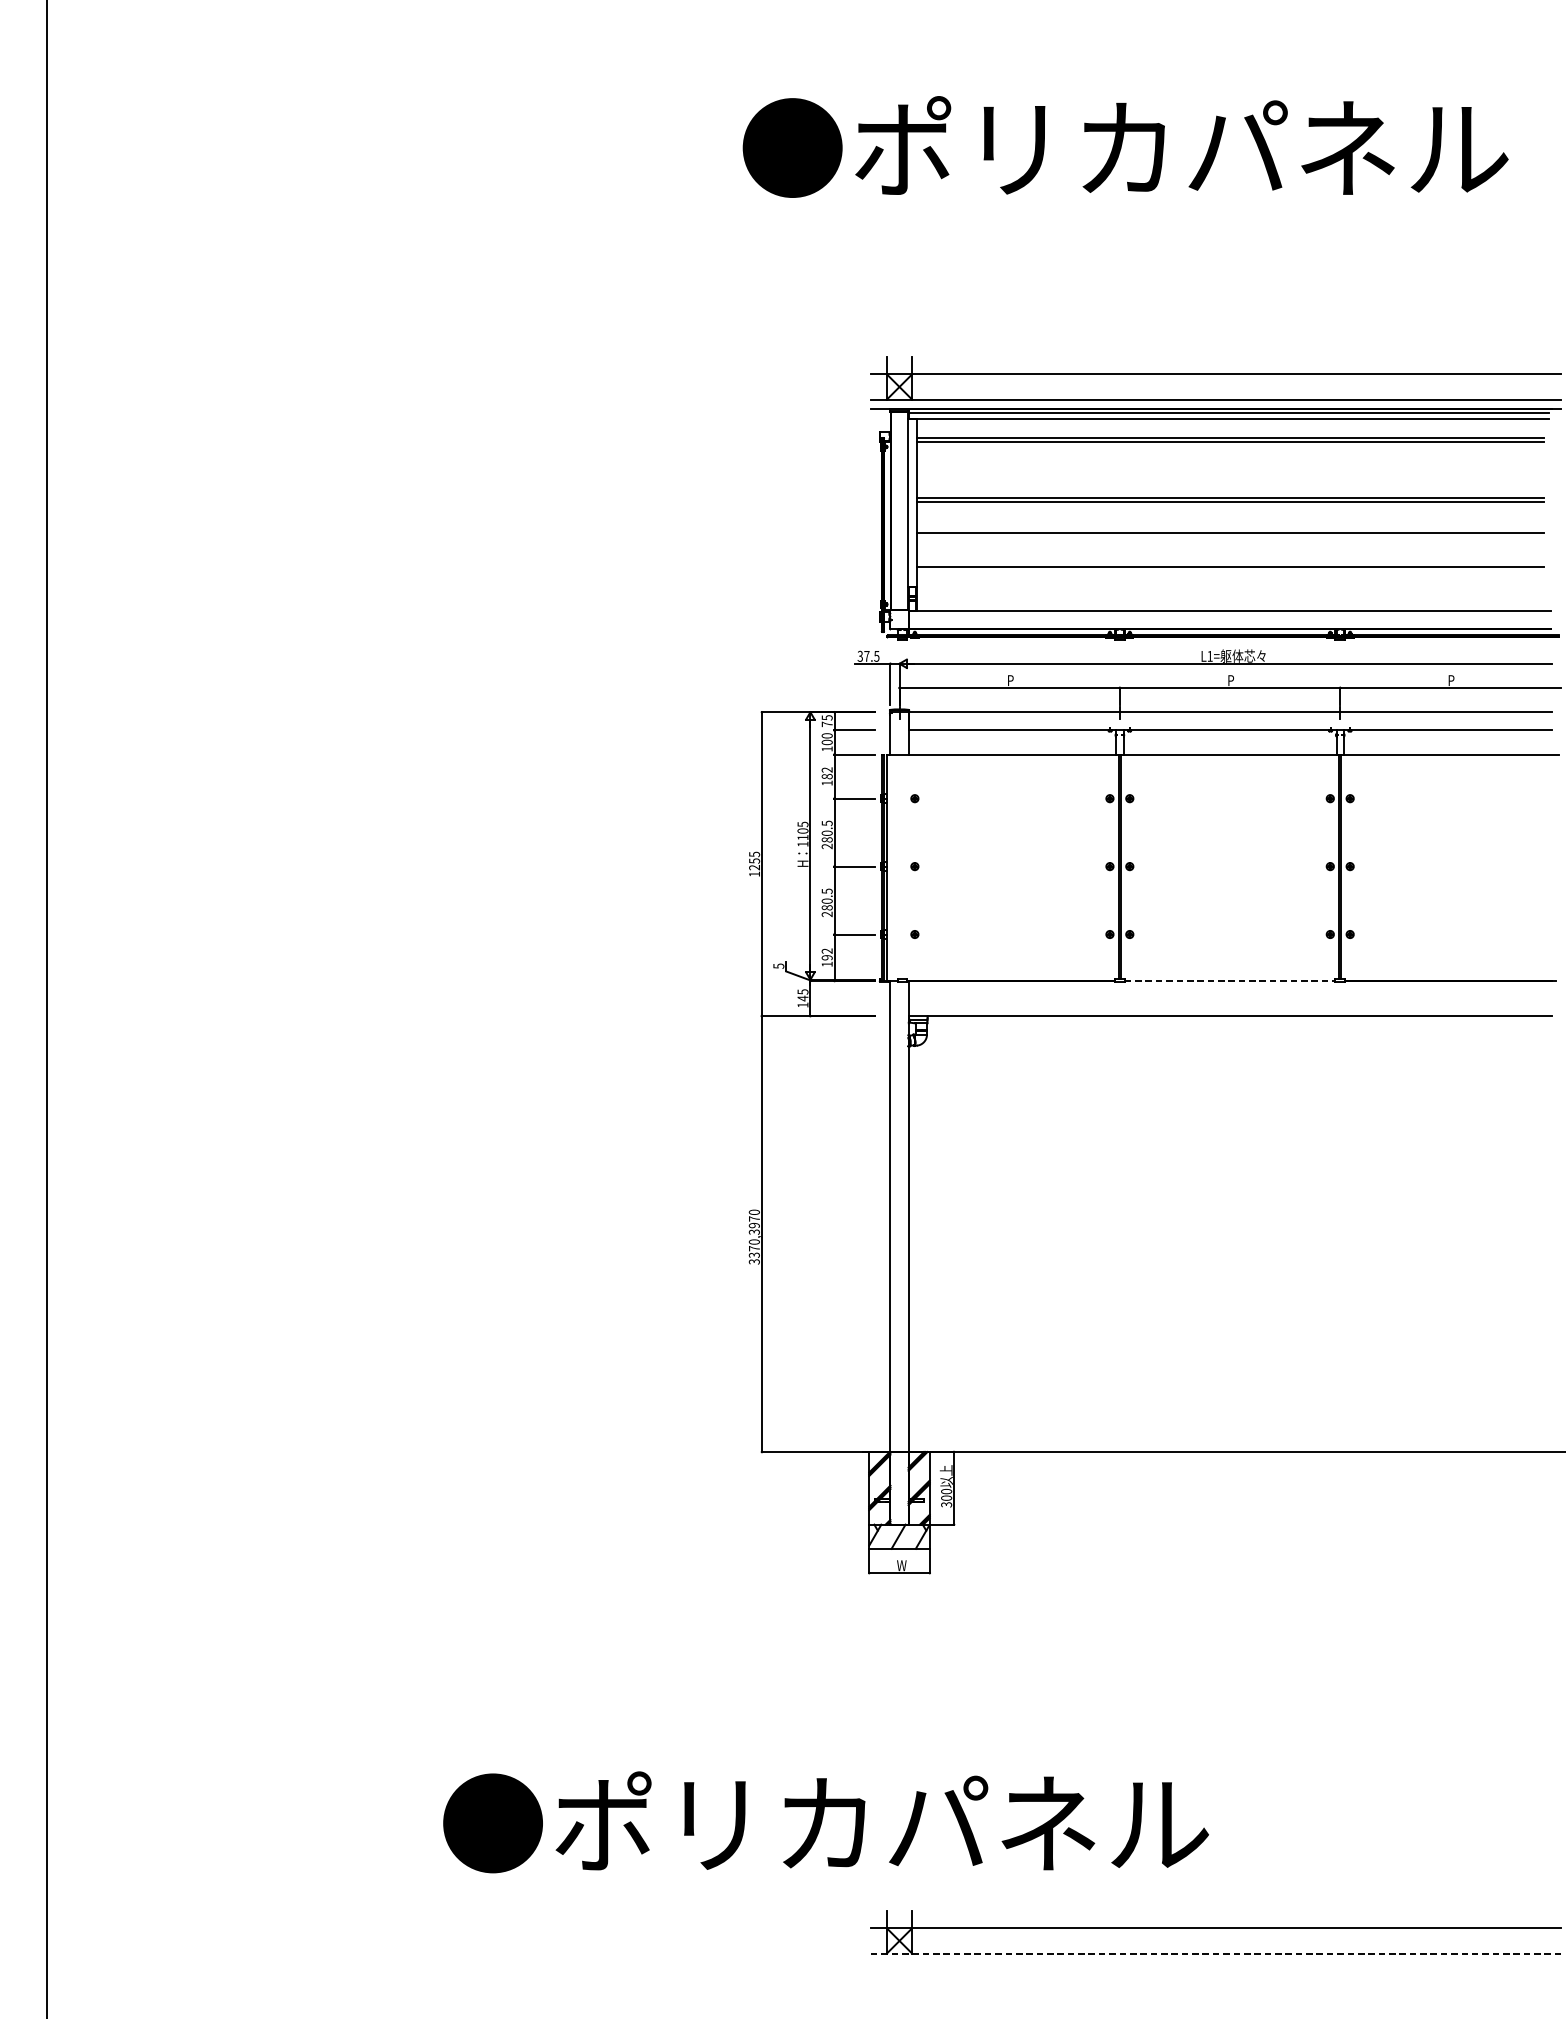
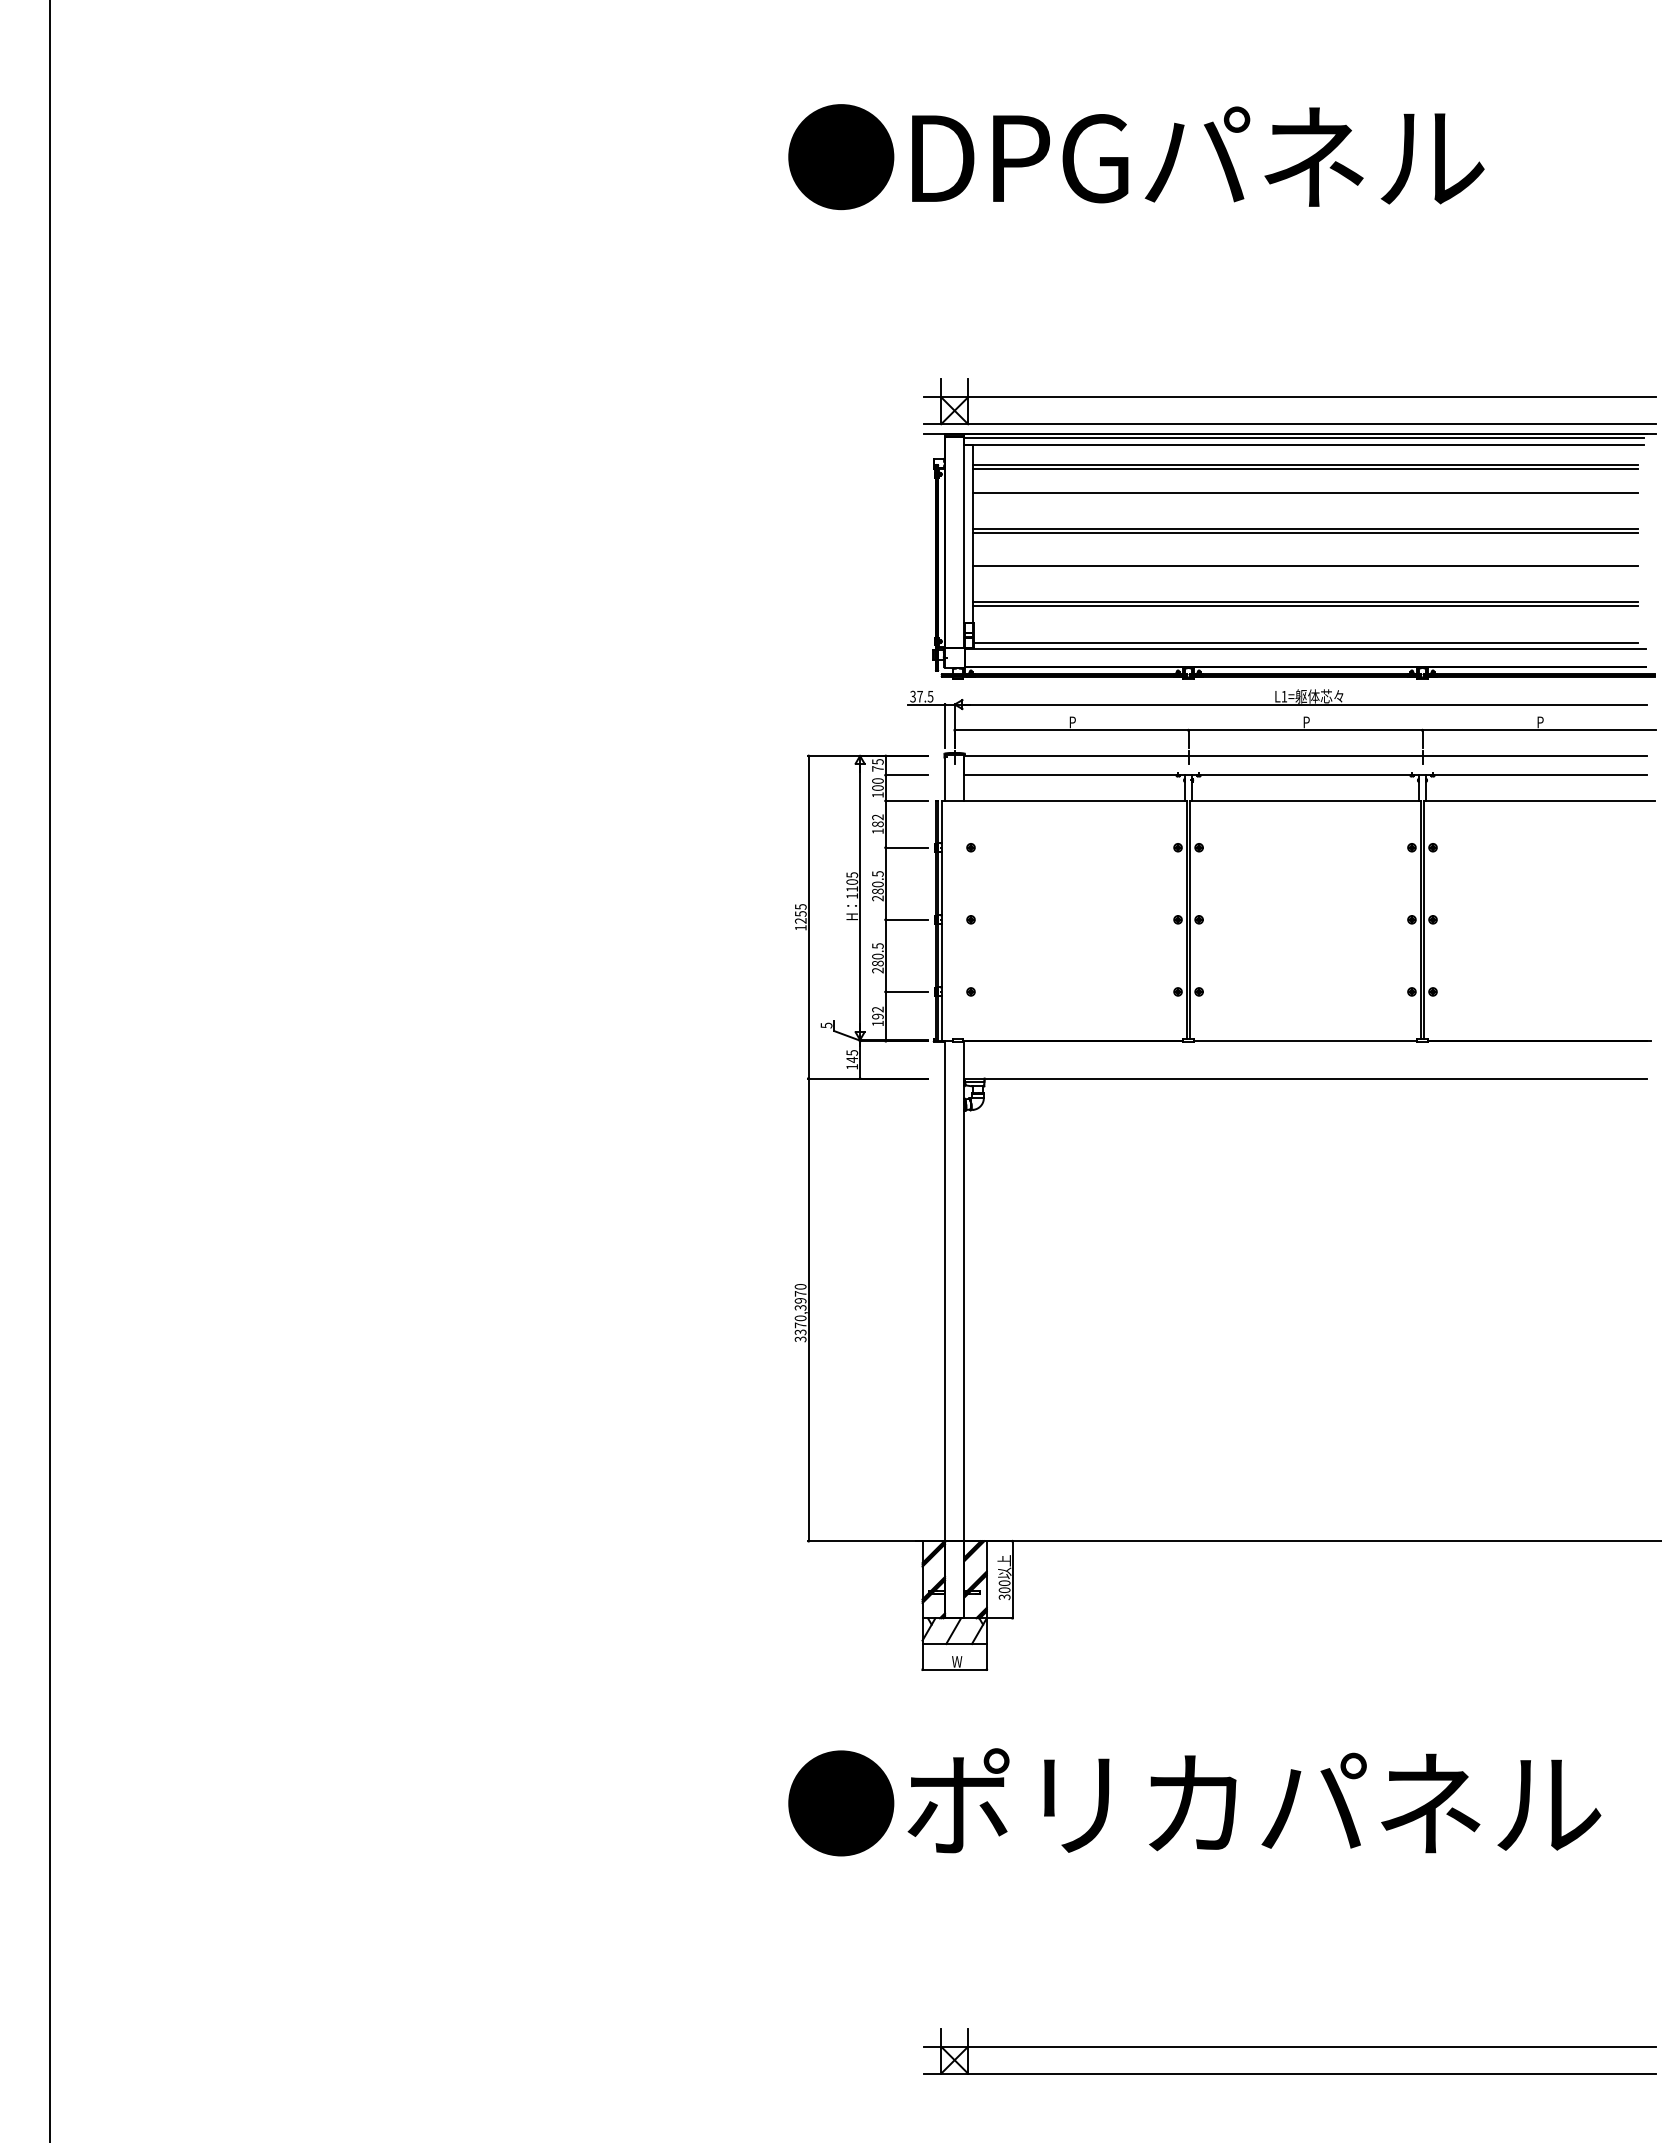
text: (1181, 144) -> (1254, 153), ●ポリカパネル -> ●DPGパネル
line: (1230, 464) -> (1305, 492), added
line: (1230, 571) -> (1305, 606), added
line: (1230, 606) -> (1305, 643), added
line: (1230, 981) -> (1305, 1041), dashed -> solid
text: (825, 1822) -> (1194, 1802), moved
line: (1215, 1953) -> (1290, 2073), dashed -> solid

